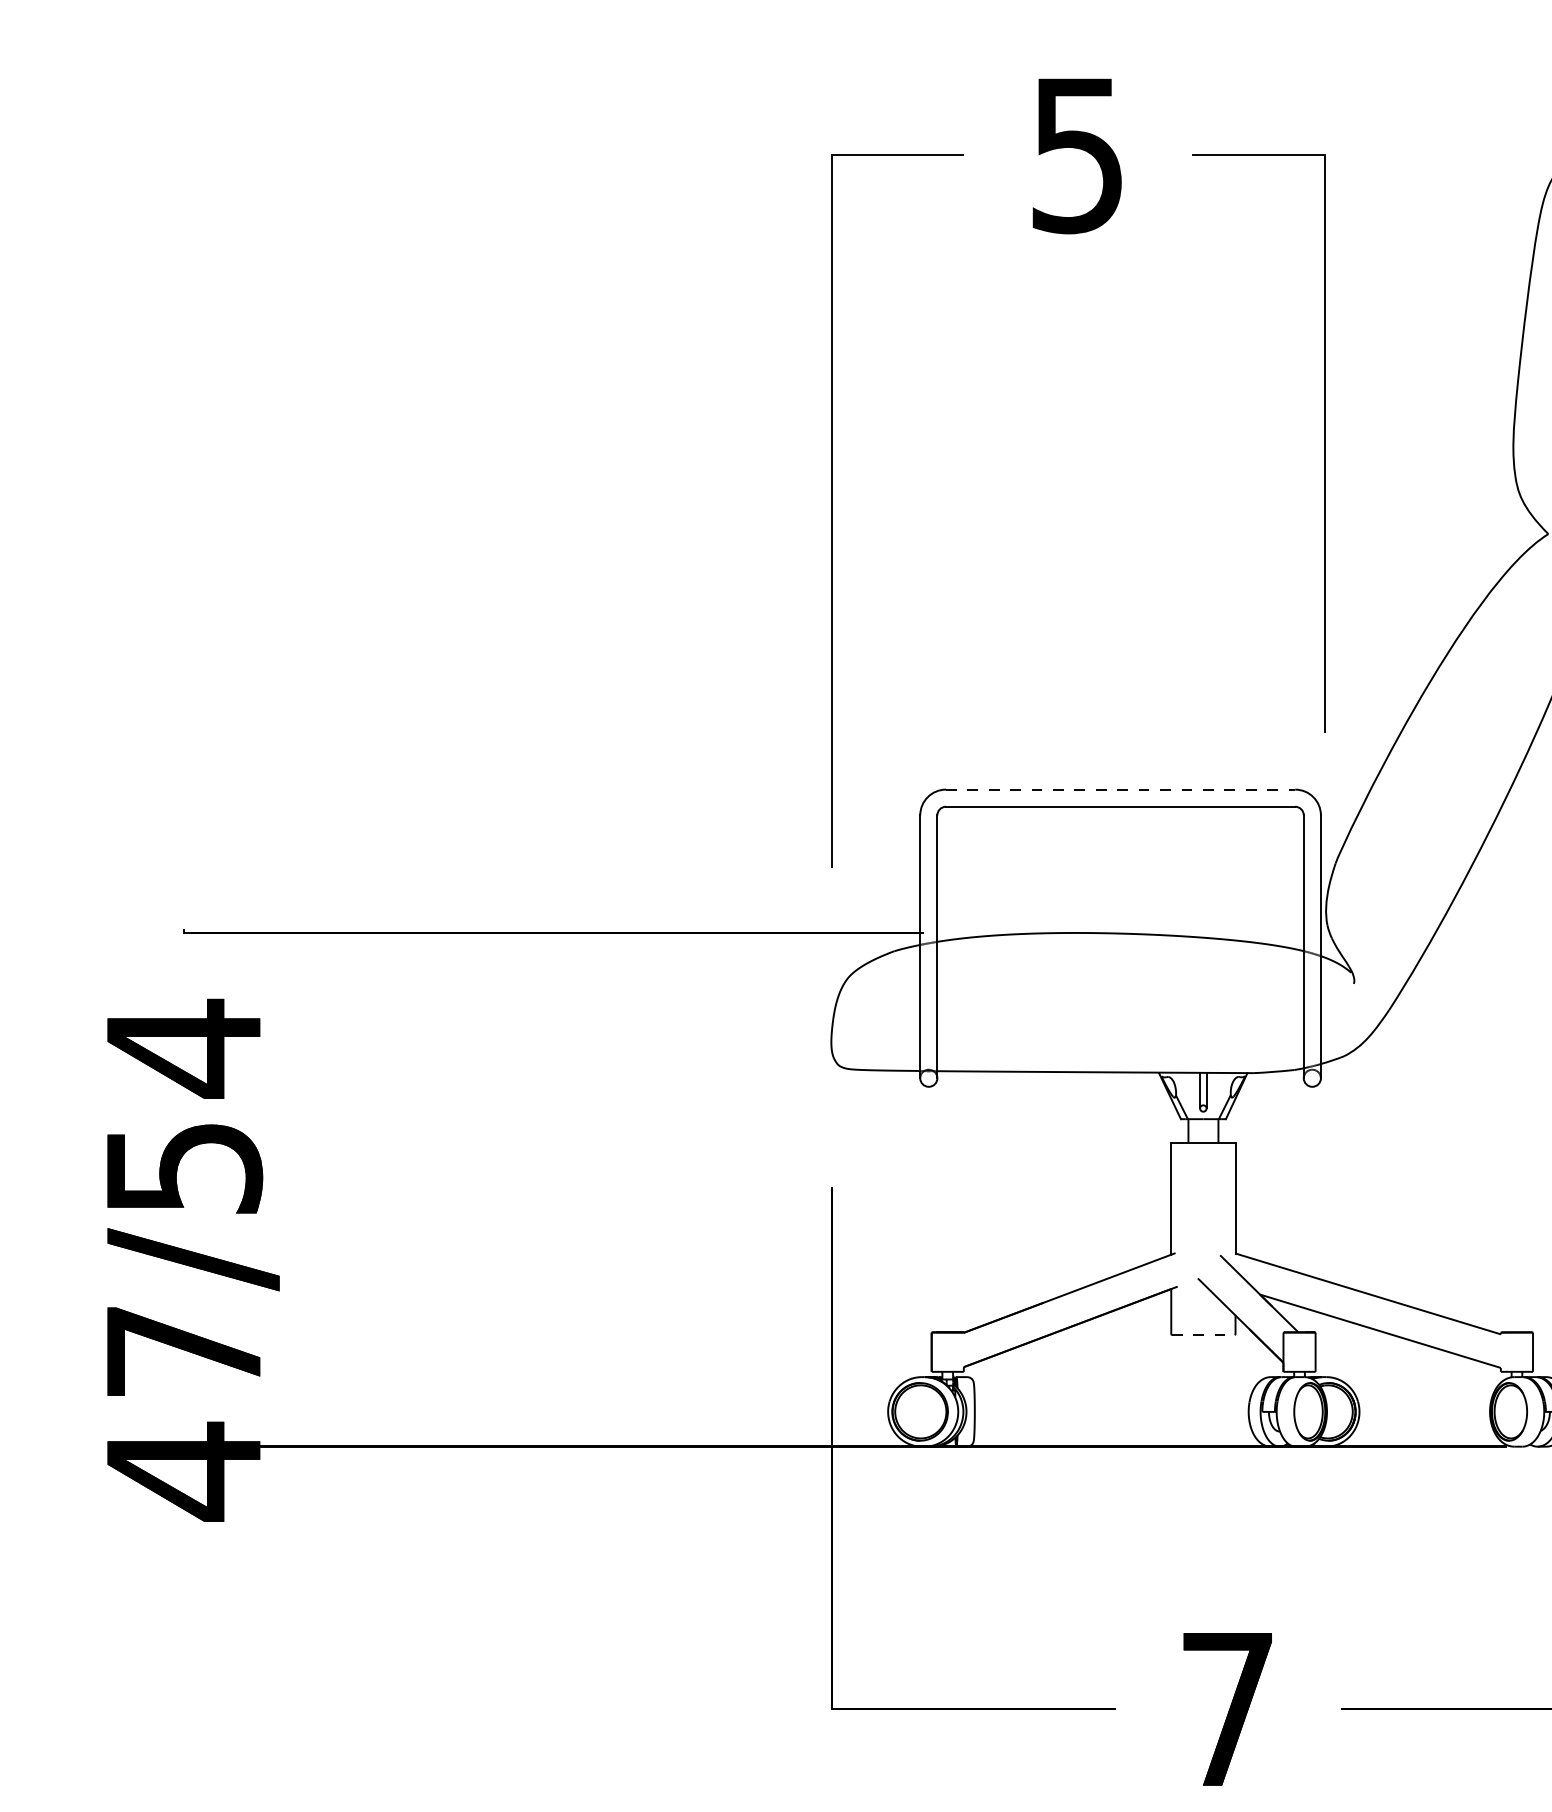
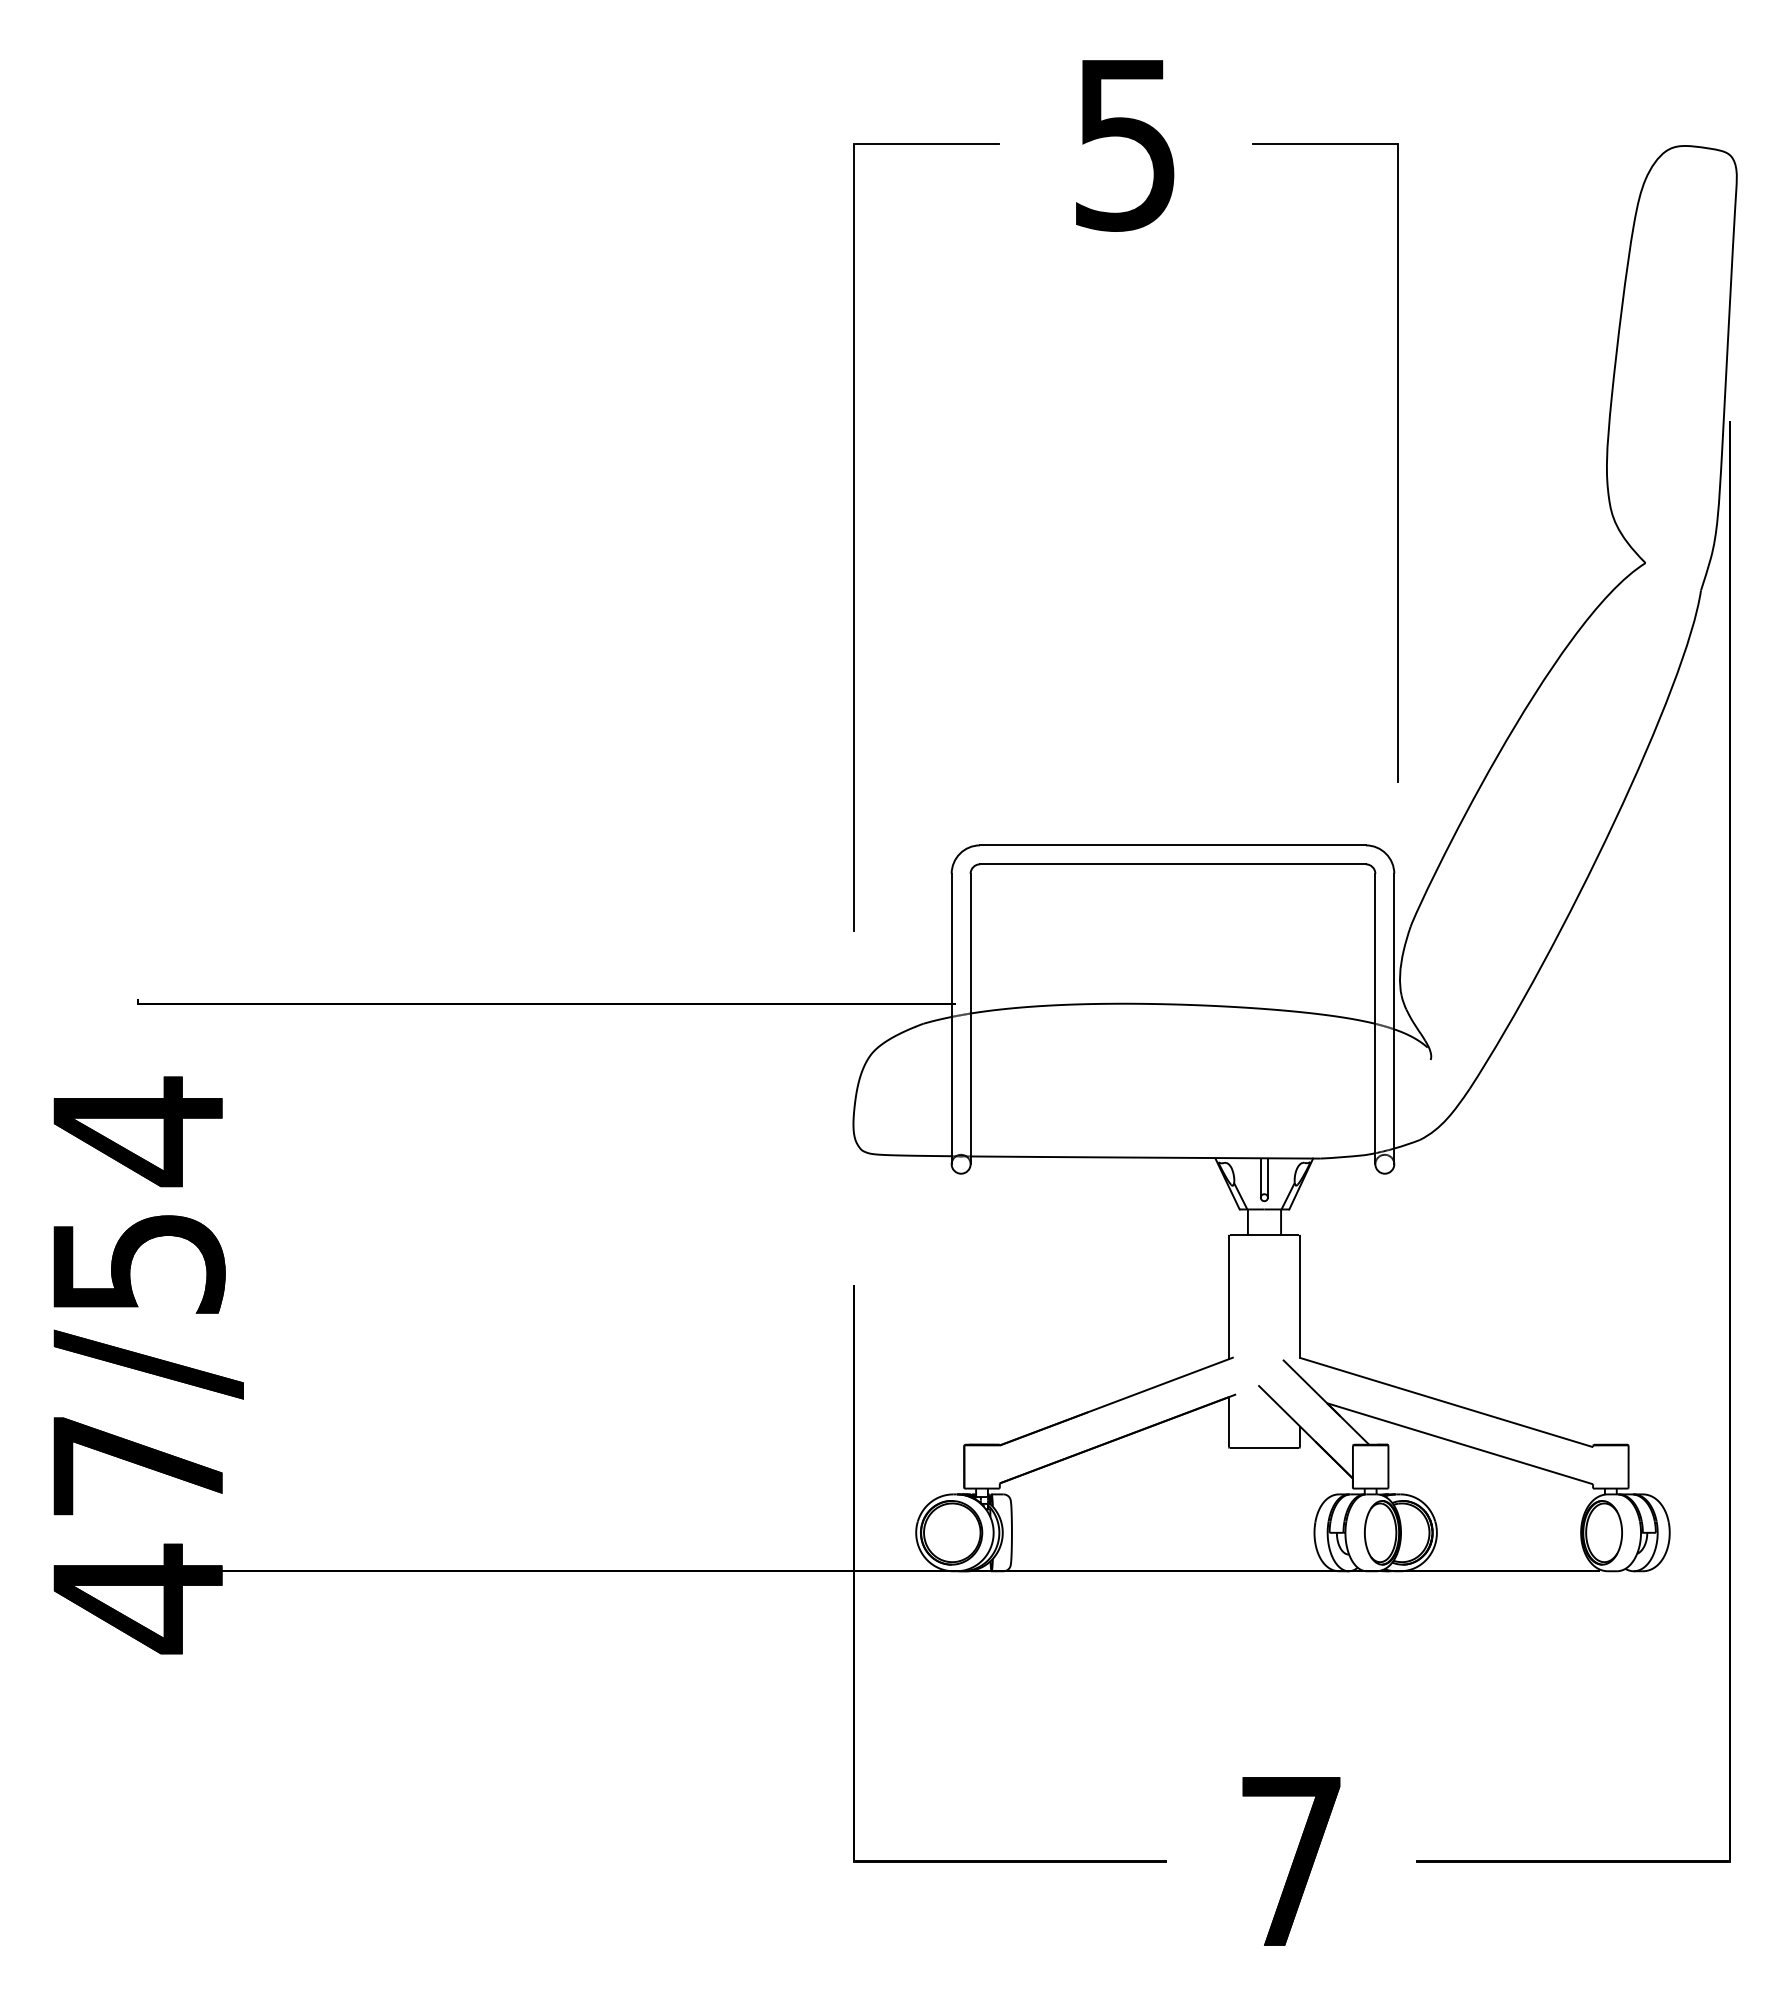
line: (1120, 789) -> (1172, 845), dashed -> solid
line: (1203, 1335) -> (1264, 1448), dashed -> solid

